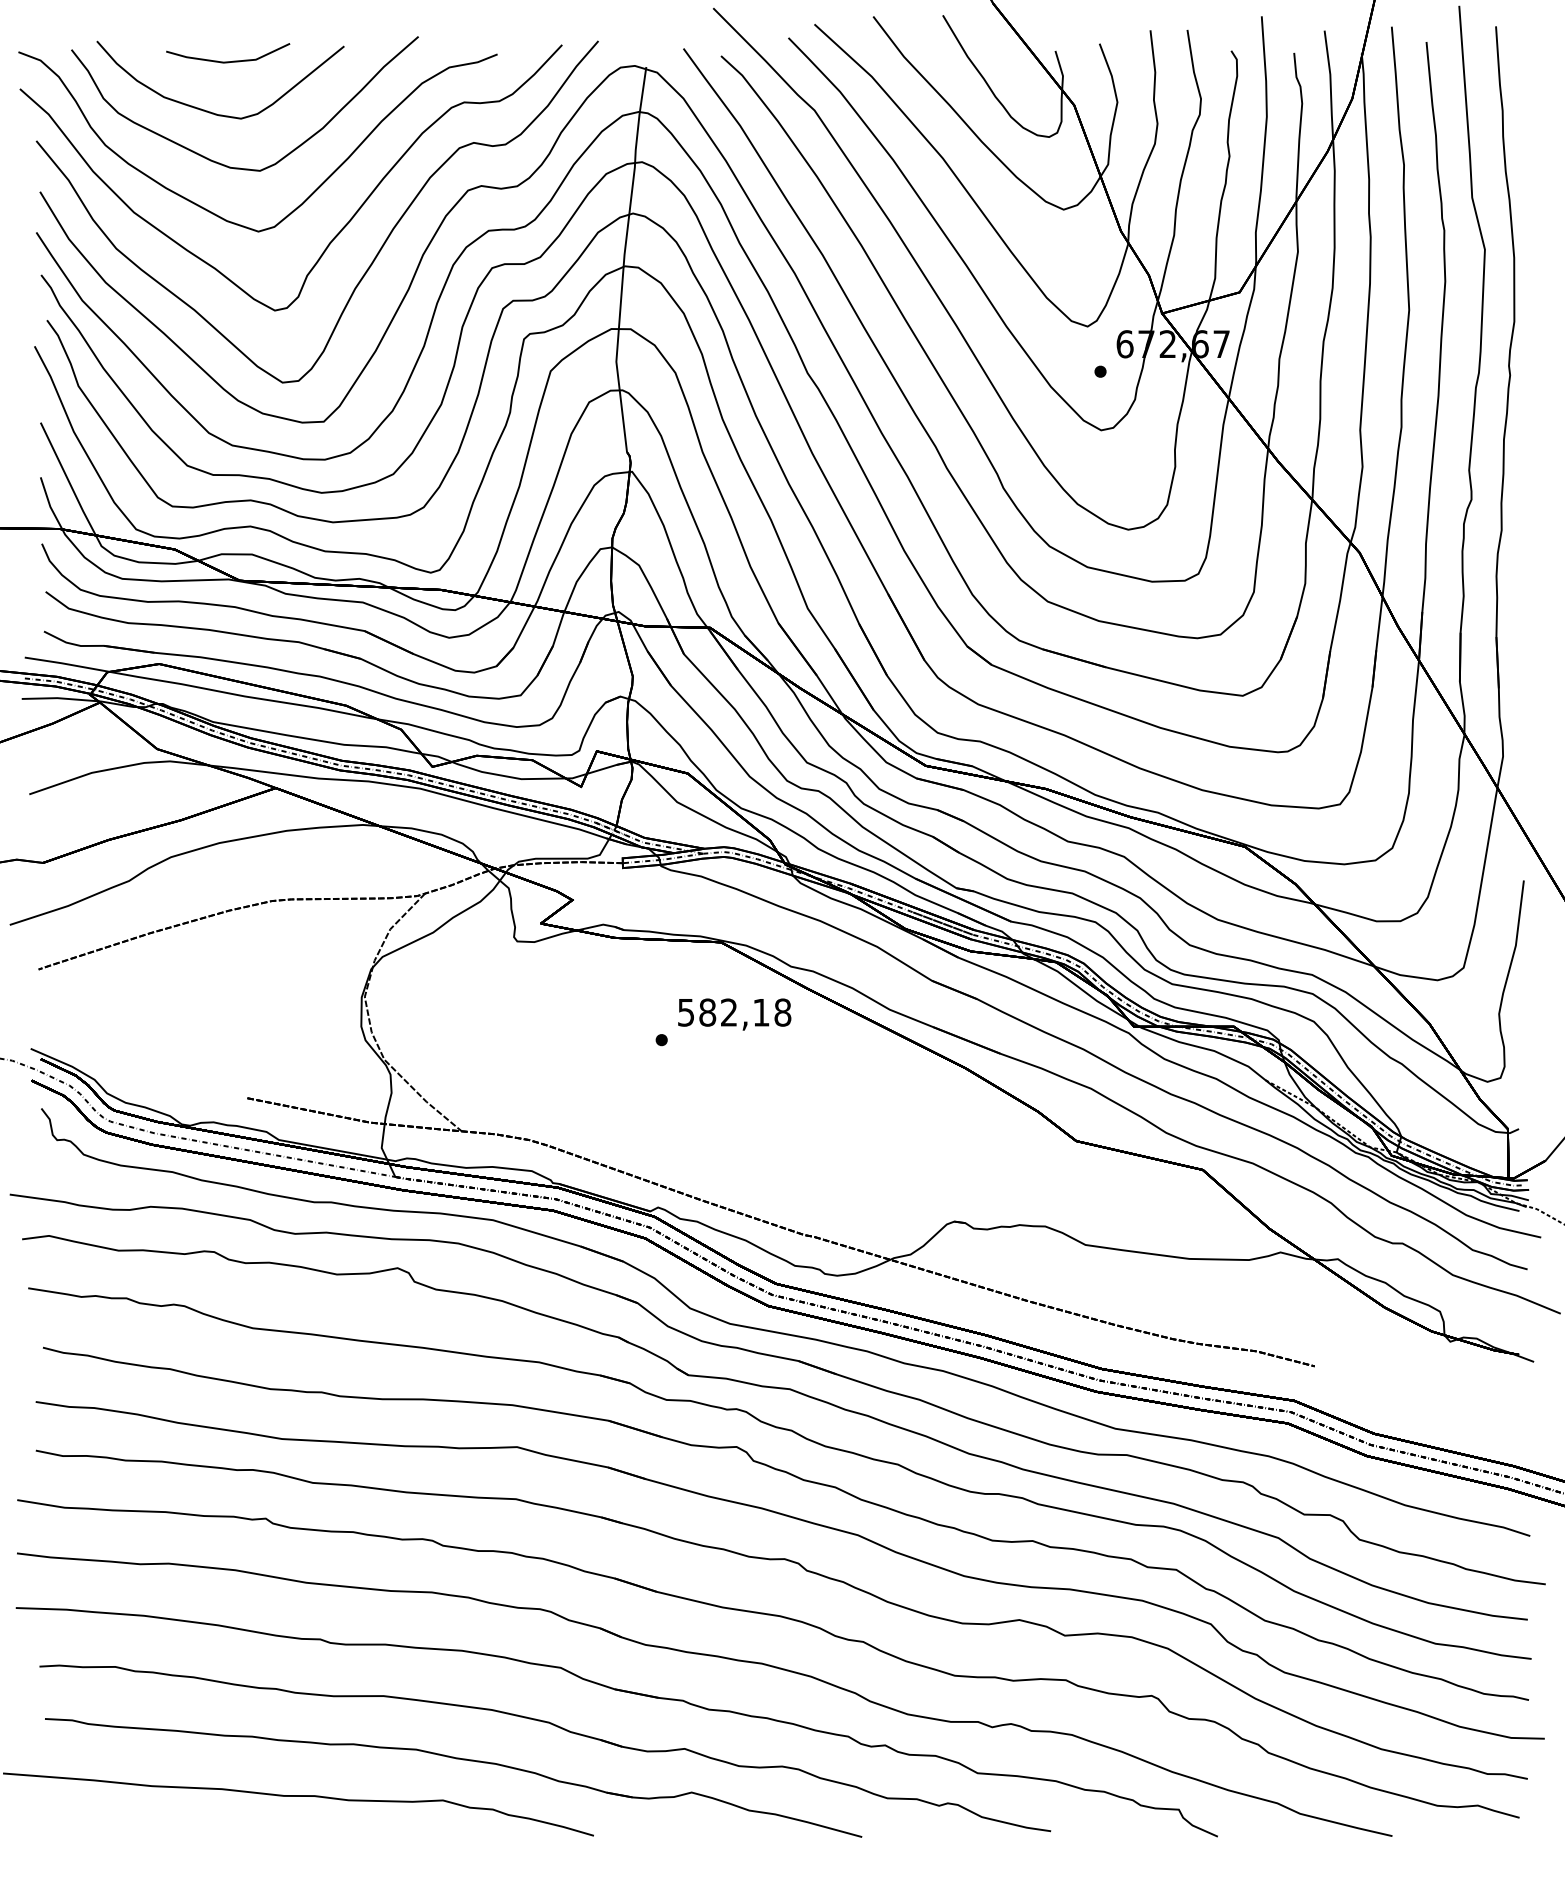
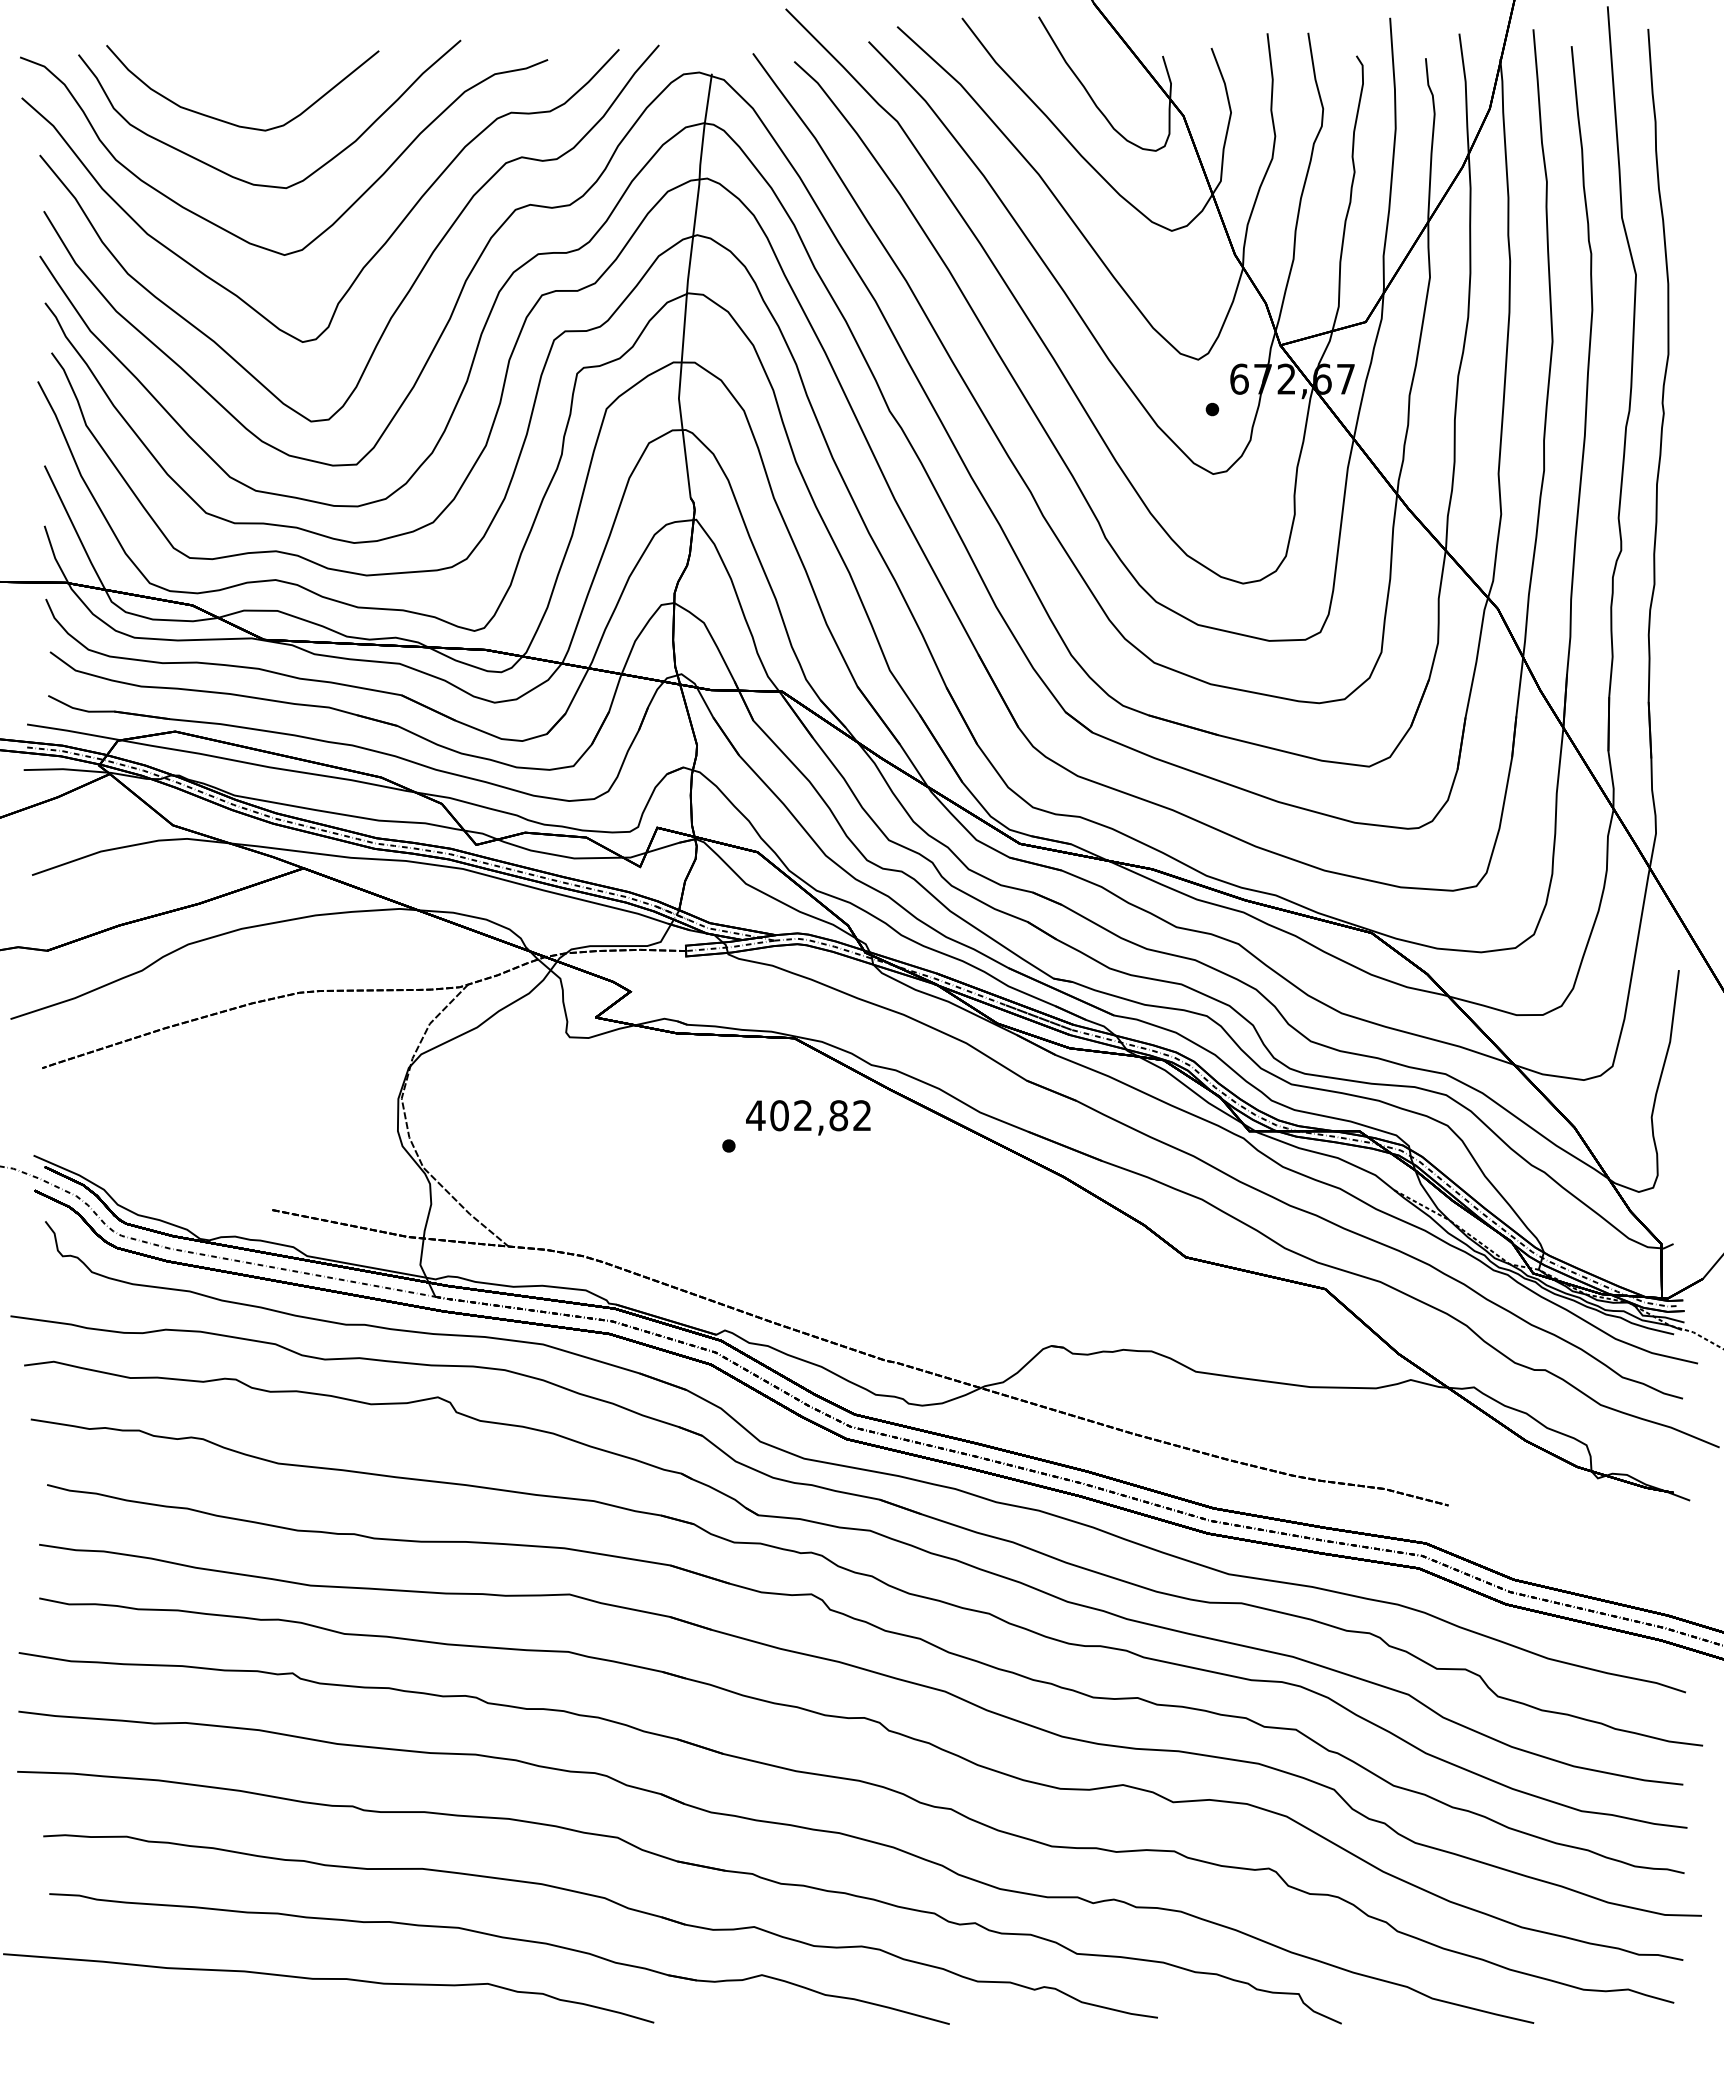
line: (227, 61) -> (250, 67), removed
text: (733, 1012) -> (808, 1115), 582,18 -> 402,82

